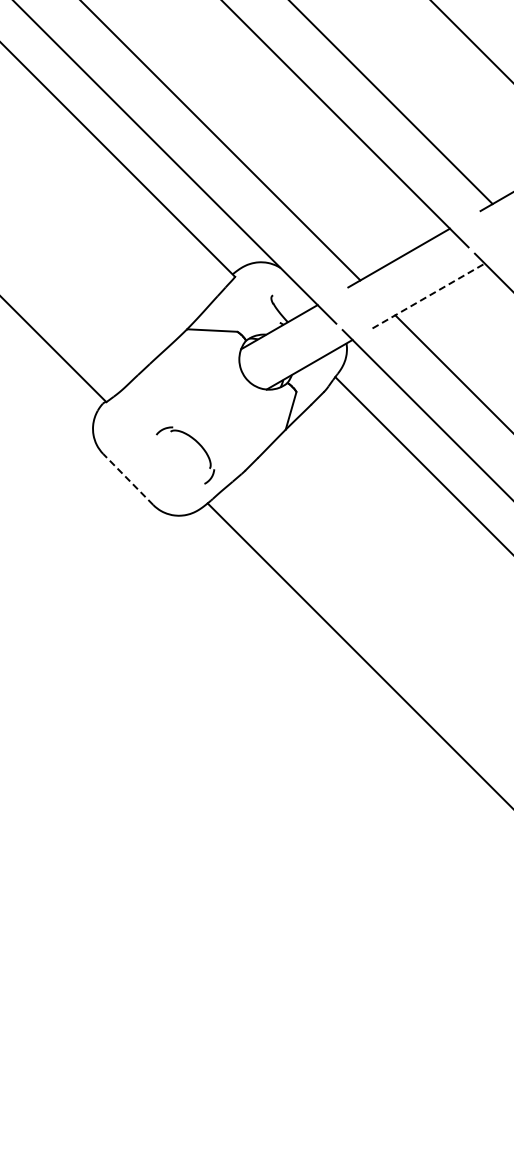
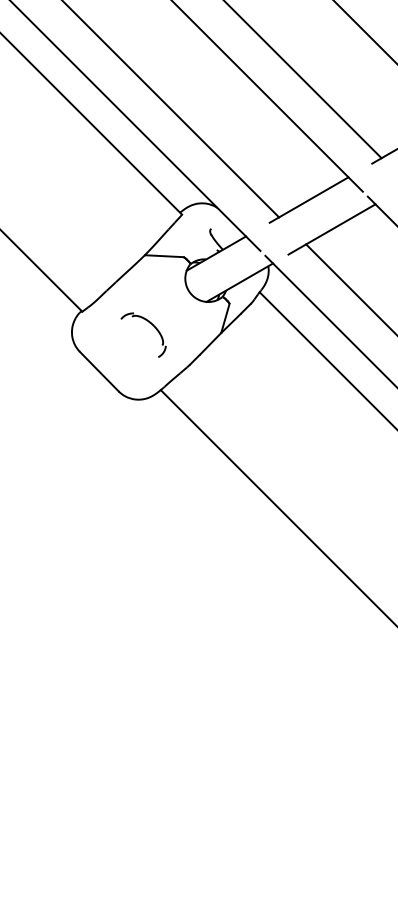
line: (428, 296) -> (331, 229), dashed -> solid
part: (197, 443) -> (152, 325), moved
line: (128, 479) -> (99, 371), dashed -> solid

